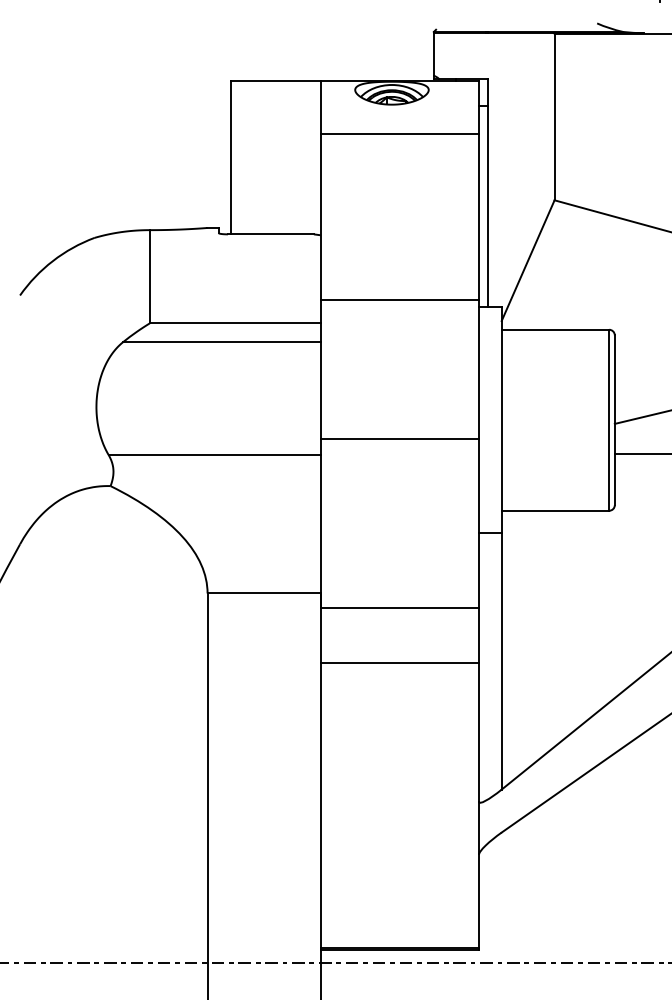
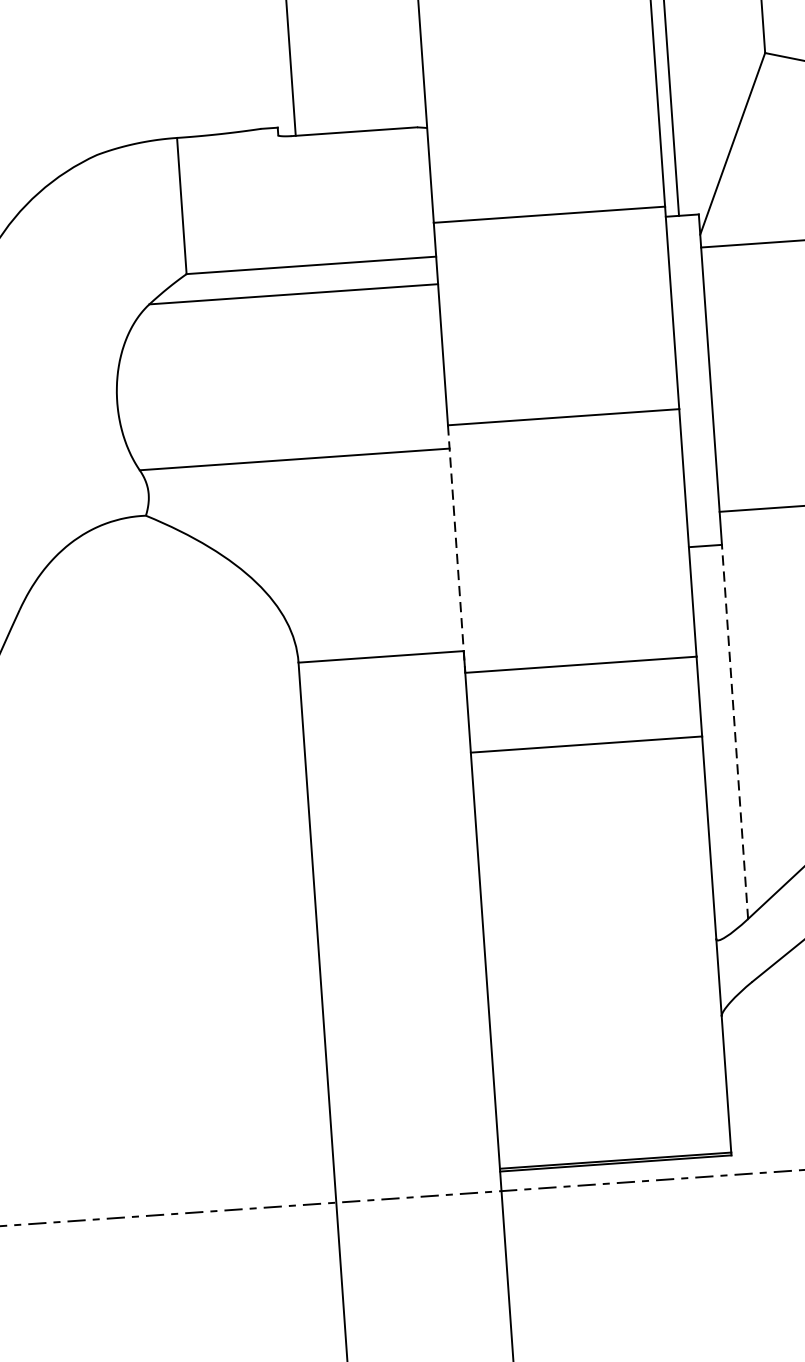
line: (320, 523) -> (456, 548), solid -> dashed
line: (501, 661) -> (734, 731), solid -> dashed

